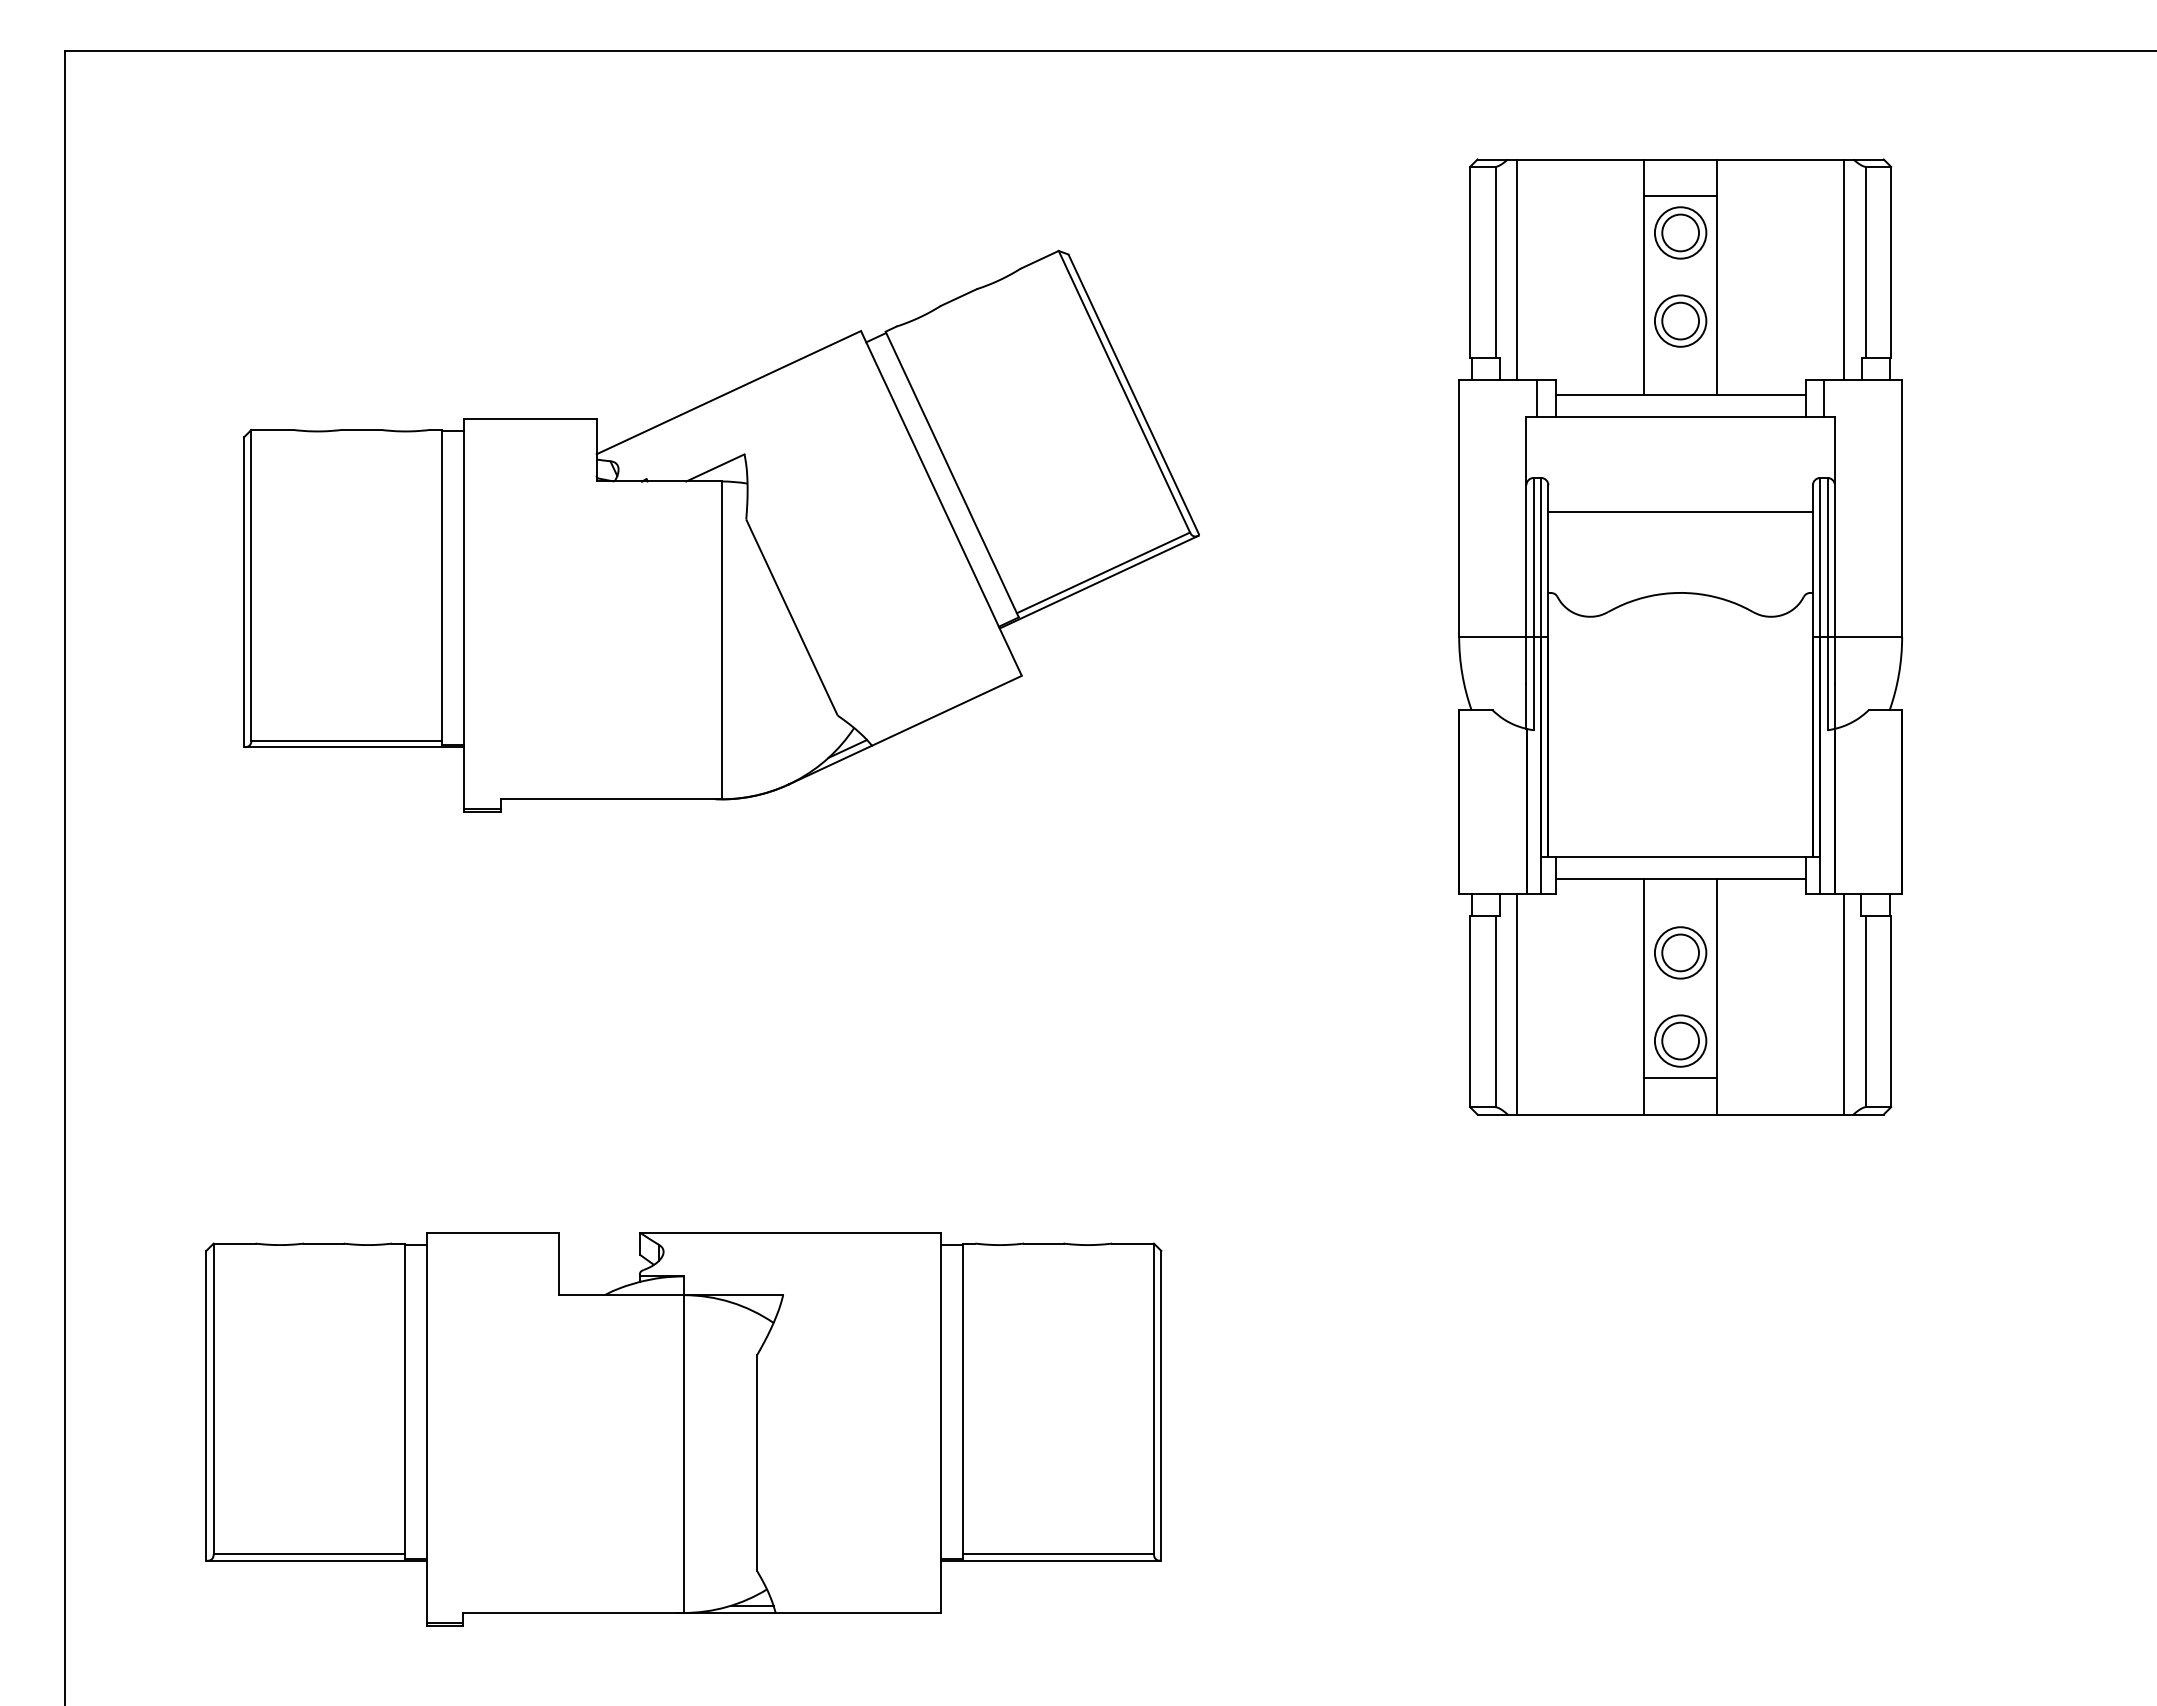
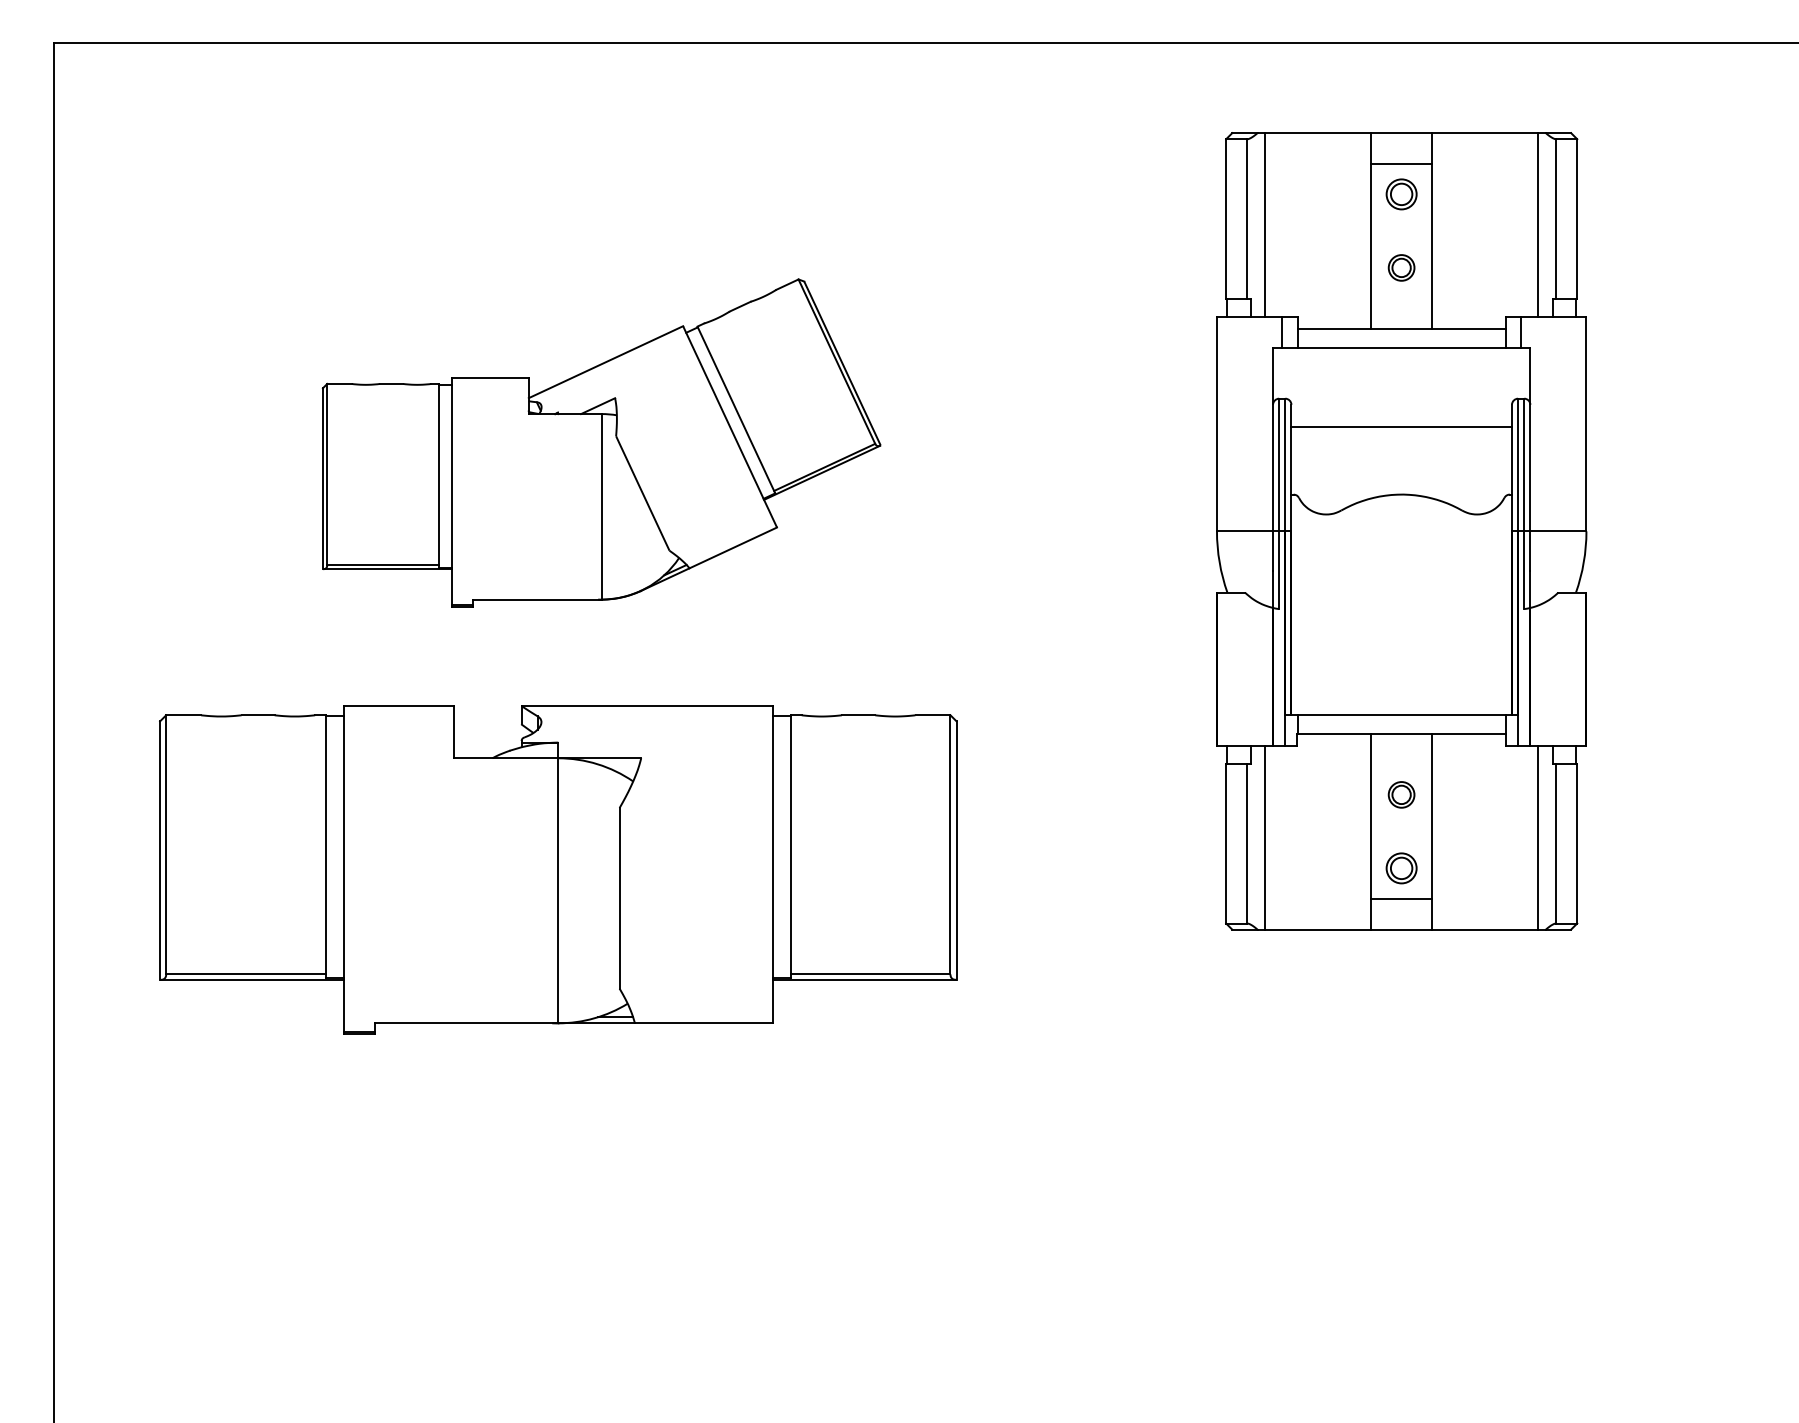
part: (1680, 233) -> (1401, 194), size x0.7
part: (1680, 320) -> (1401, 267), size x0.6
part: (721, 530) -> (601, 442), size x0.7
part: (1680, 952) -> (1401, 794), size x0.6
part: (1680, 1041) -> (1401, 868), size x0.7
part: (684, 1428) -> (558, 869), moved

